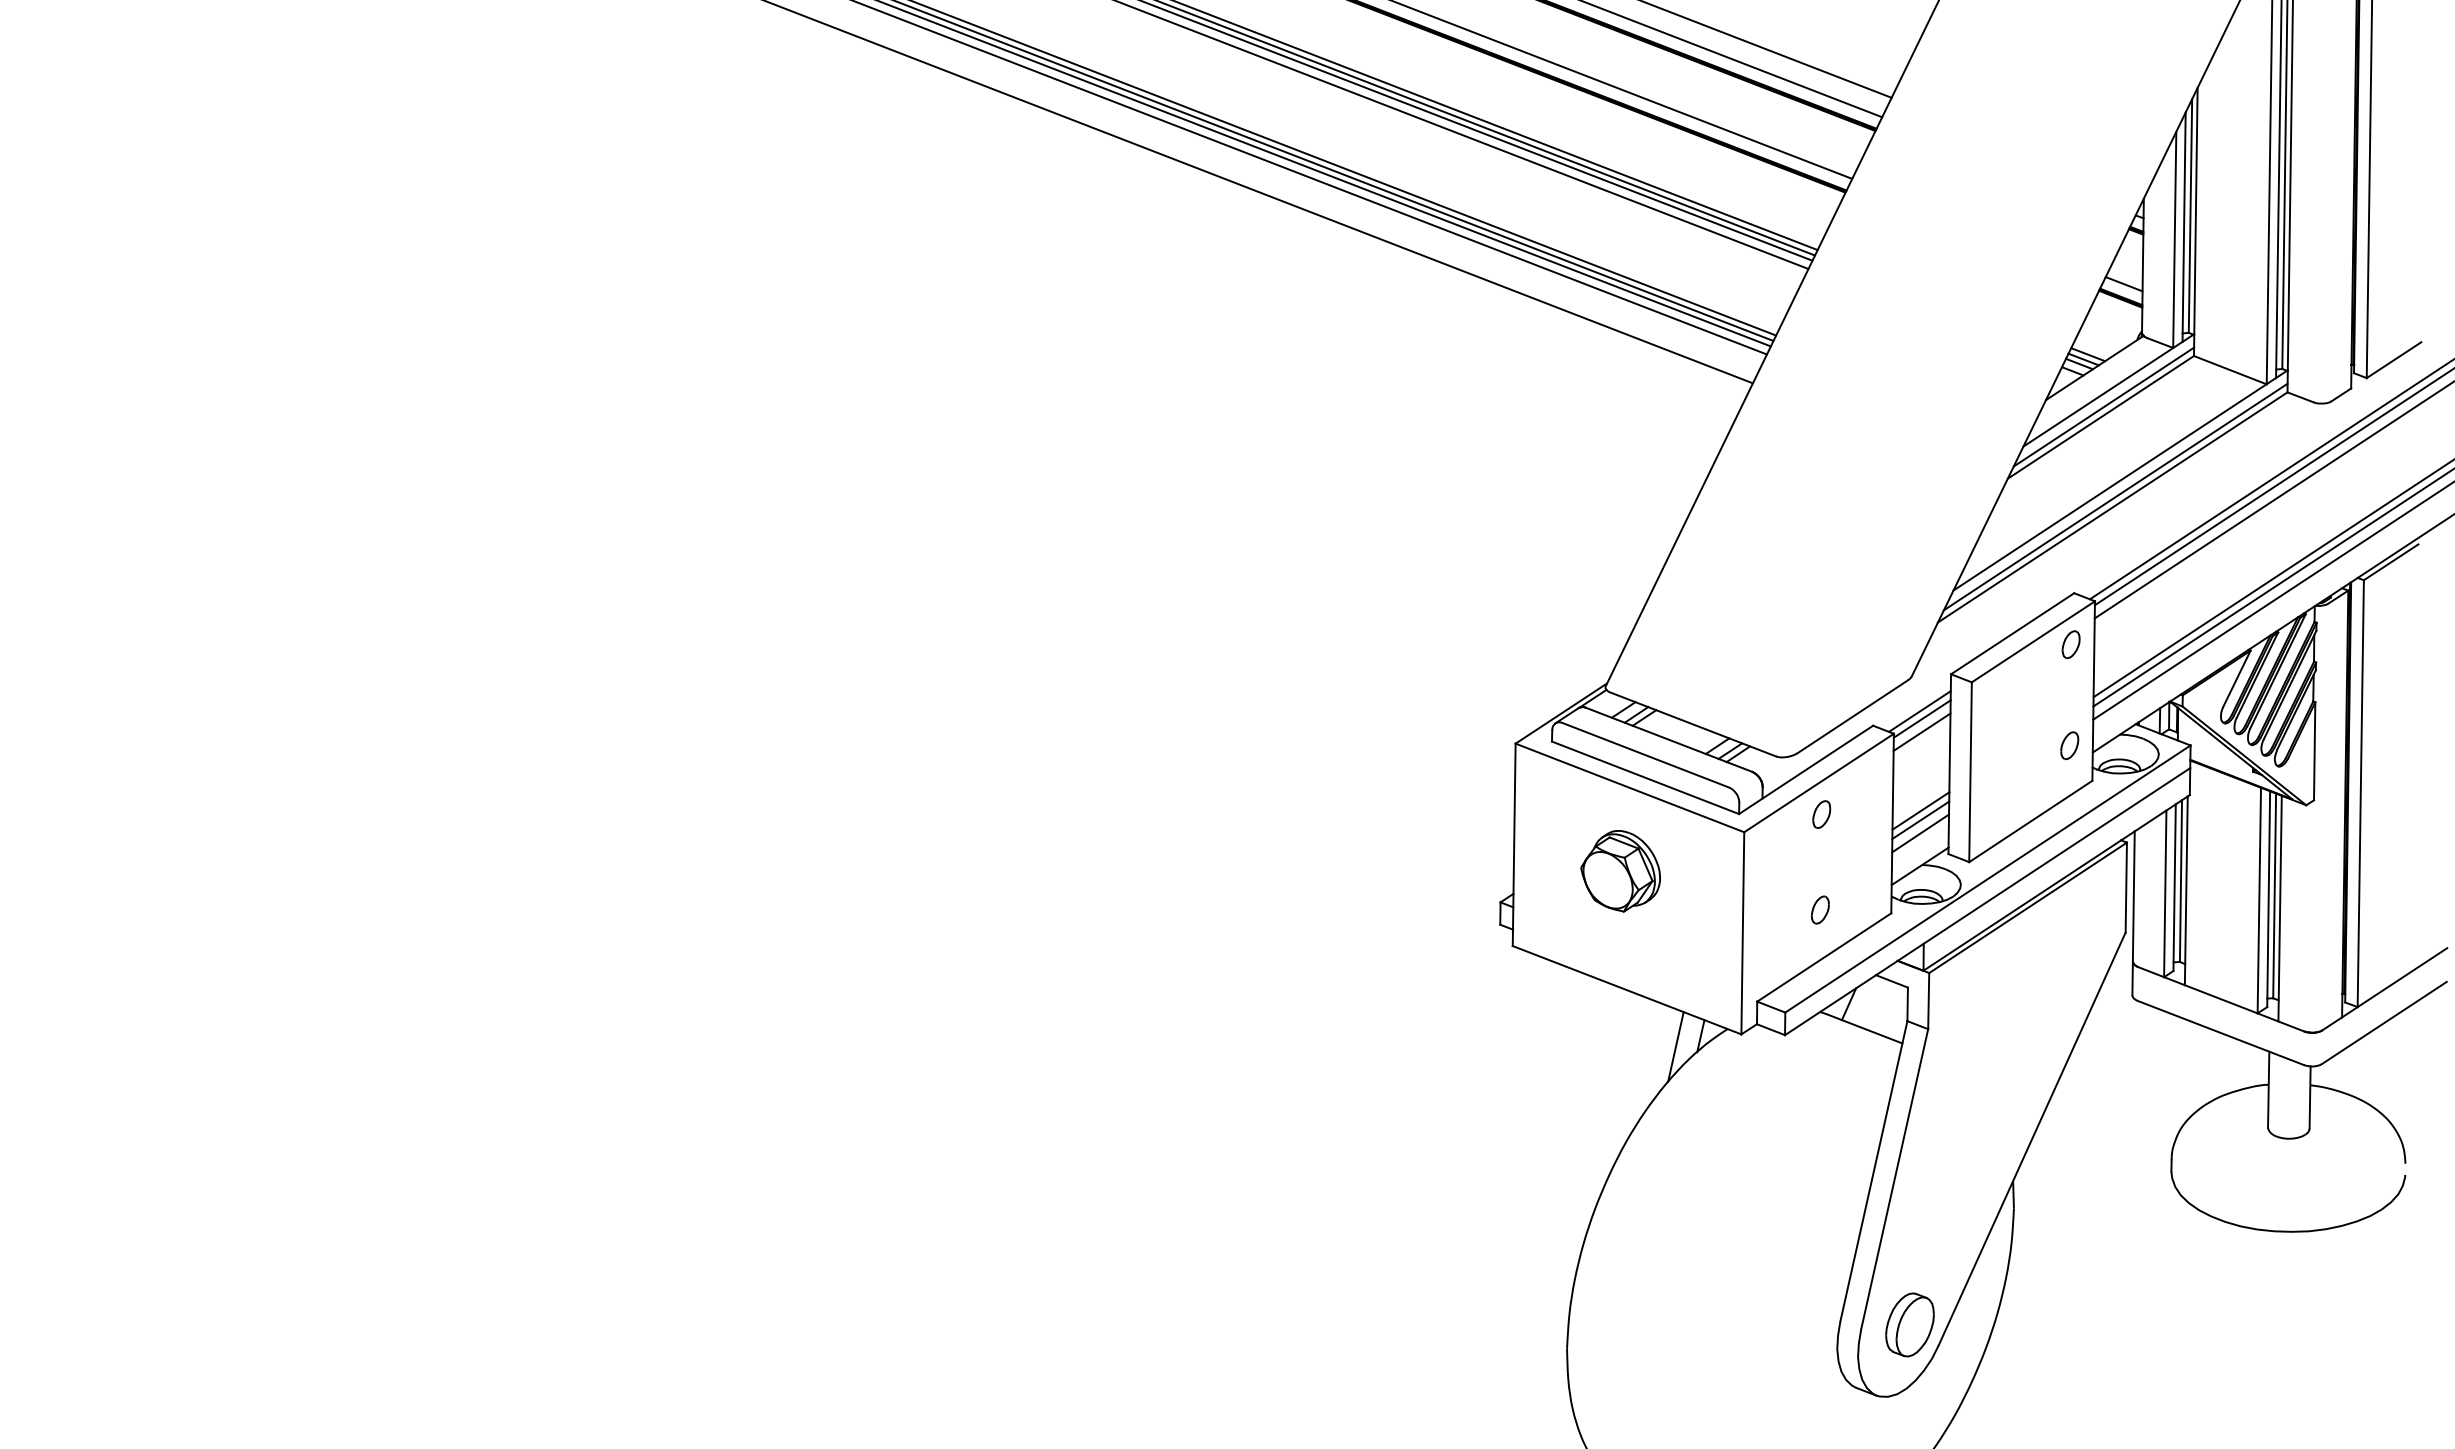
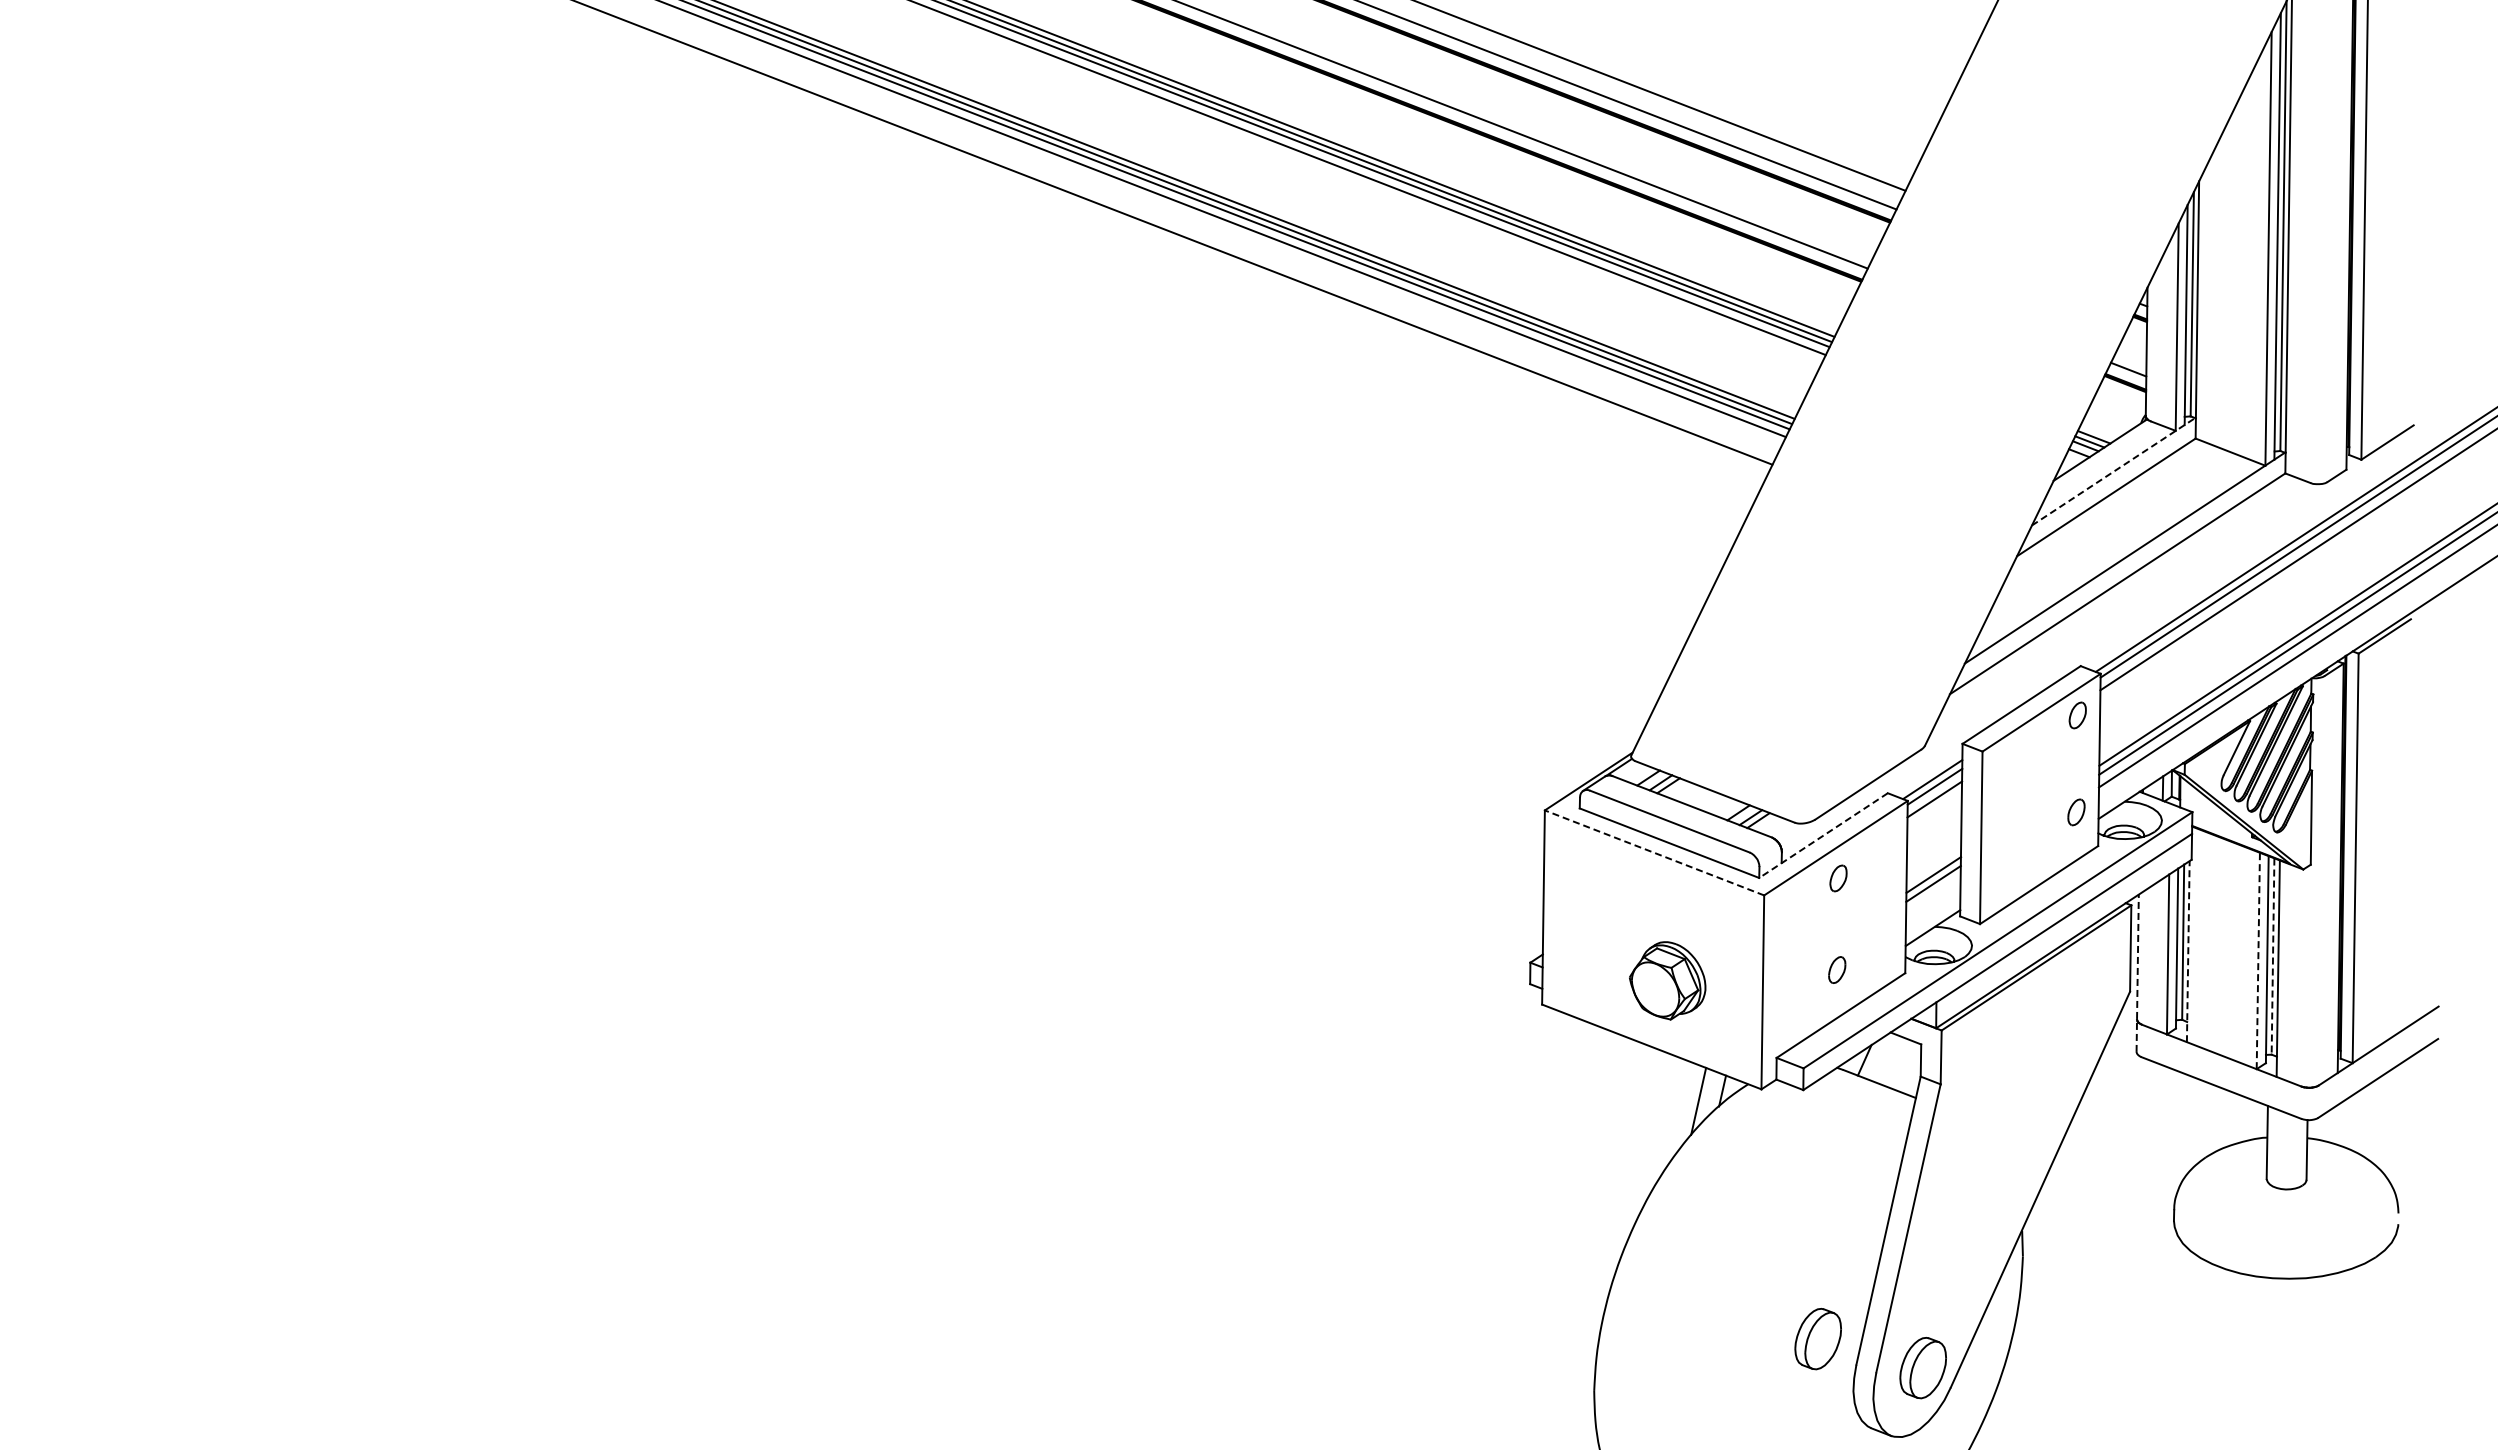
line: (2109, 390) -> (2114, 471), solid -> dashed
line: (2103, 407) -> (2108, 487), removed
line: (2115, 496) -> (2120, 573), removed
line: (1806, 769) -> (1823, 835), solid -> dashed
line: (1629, 787) -> (1654, 852), solid -> dashed
line: (1920, 833) -> (1933, 896), removed
part: (1620, 870) -> (1667, 980), moved
line: (2186, 890) -> (2188, 951), solid -> dashed
line: (2275, 896) -> (2273, 957), solid -> dashed
line: (2259, 900) -> (2258, 960), solid -> dashed
line: (2133, 913) -> (2137, 973), solid -> dashed
part: (1799, 1295) -> (1817, 1339), added

